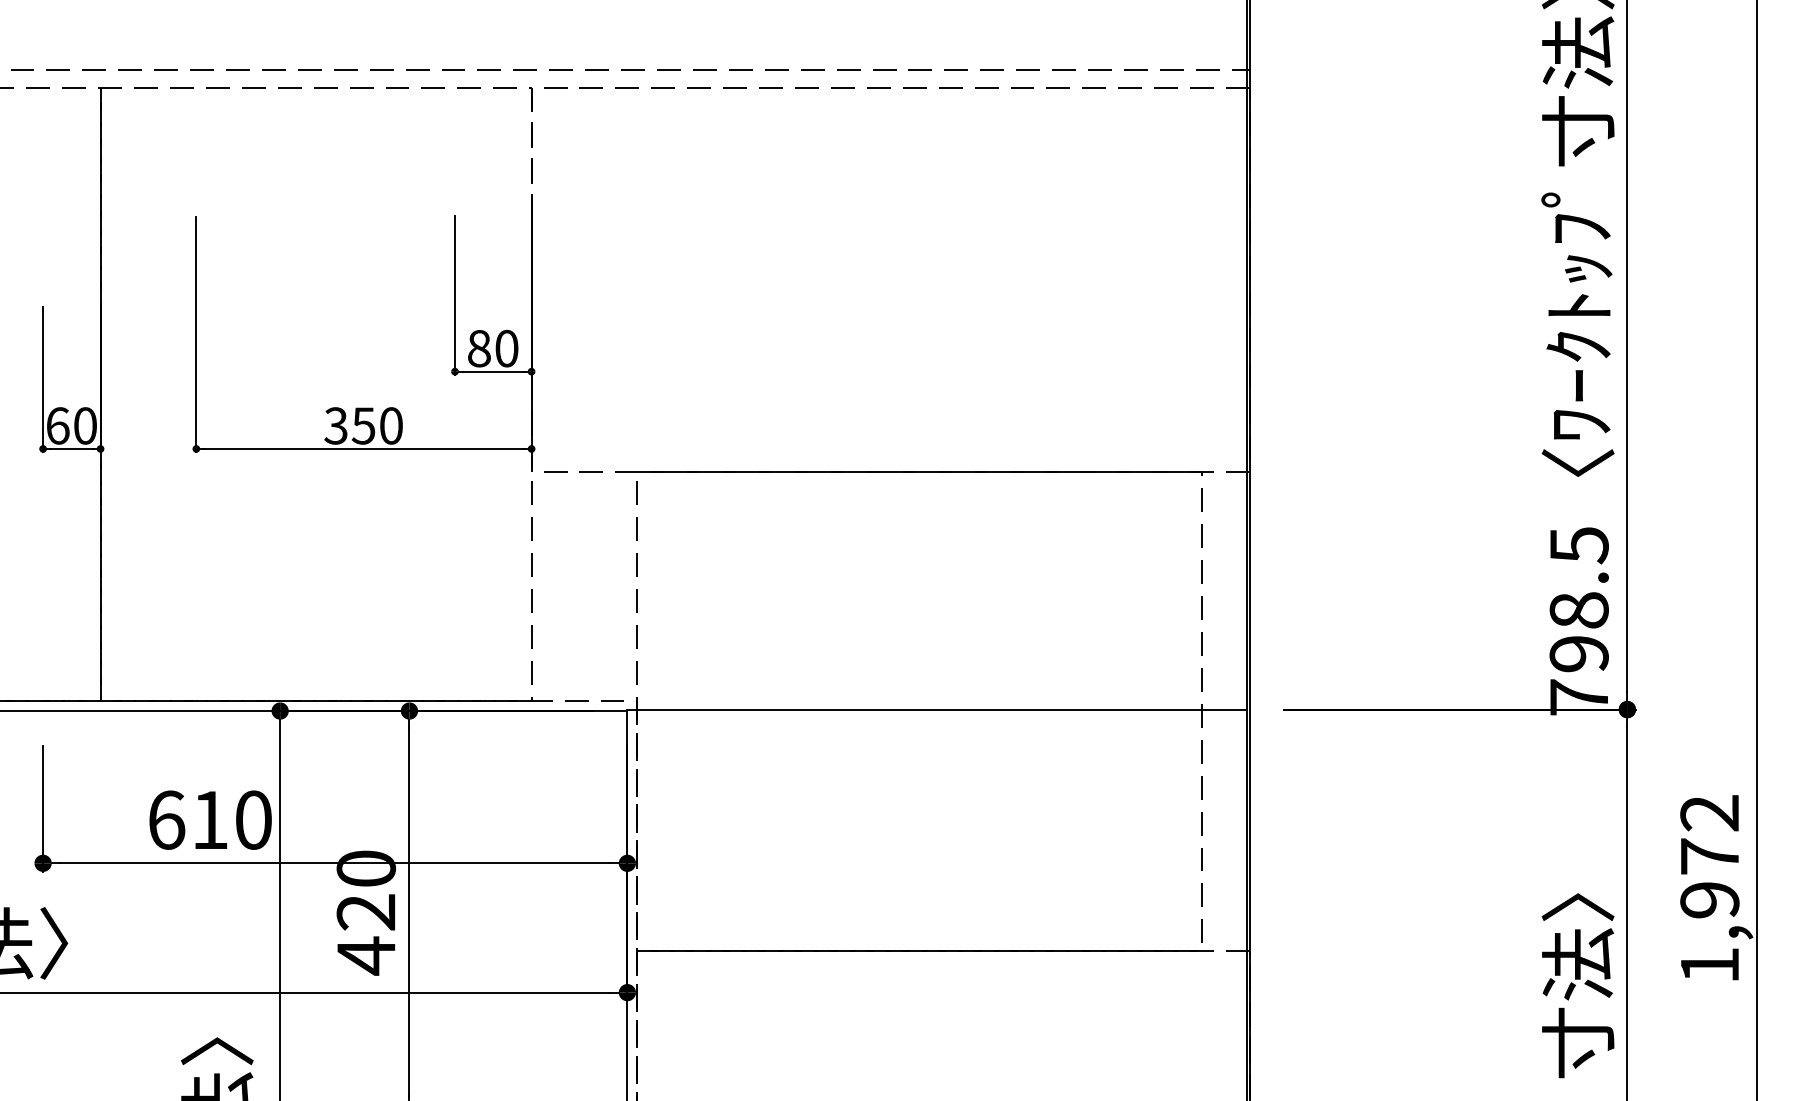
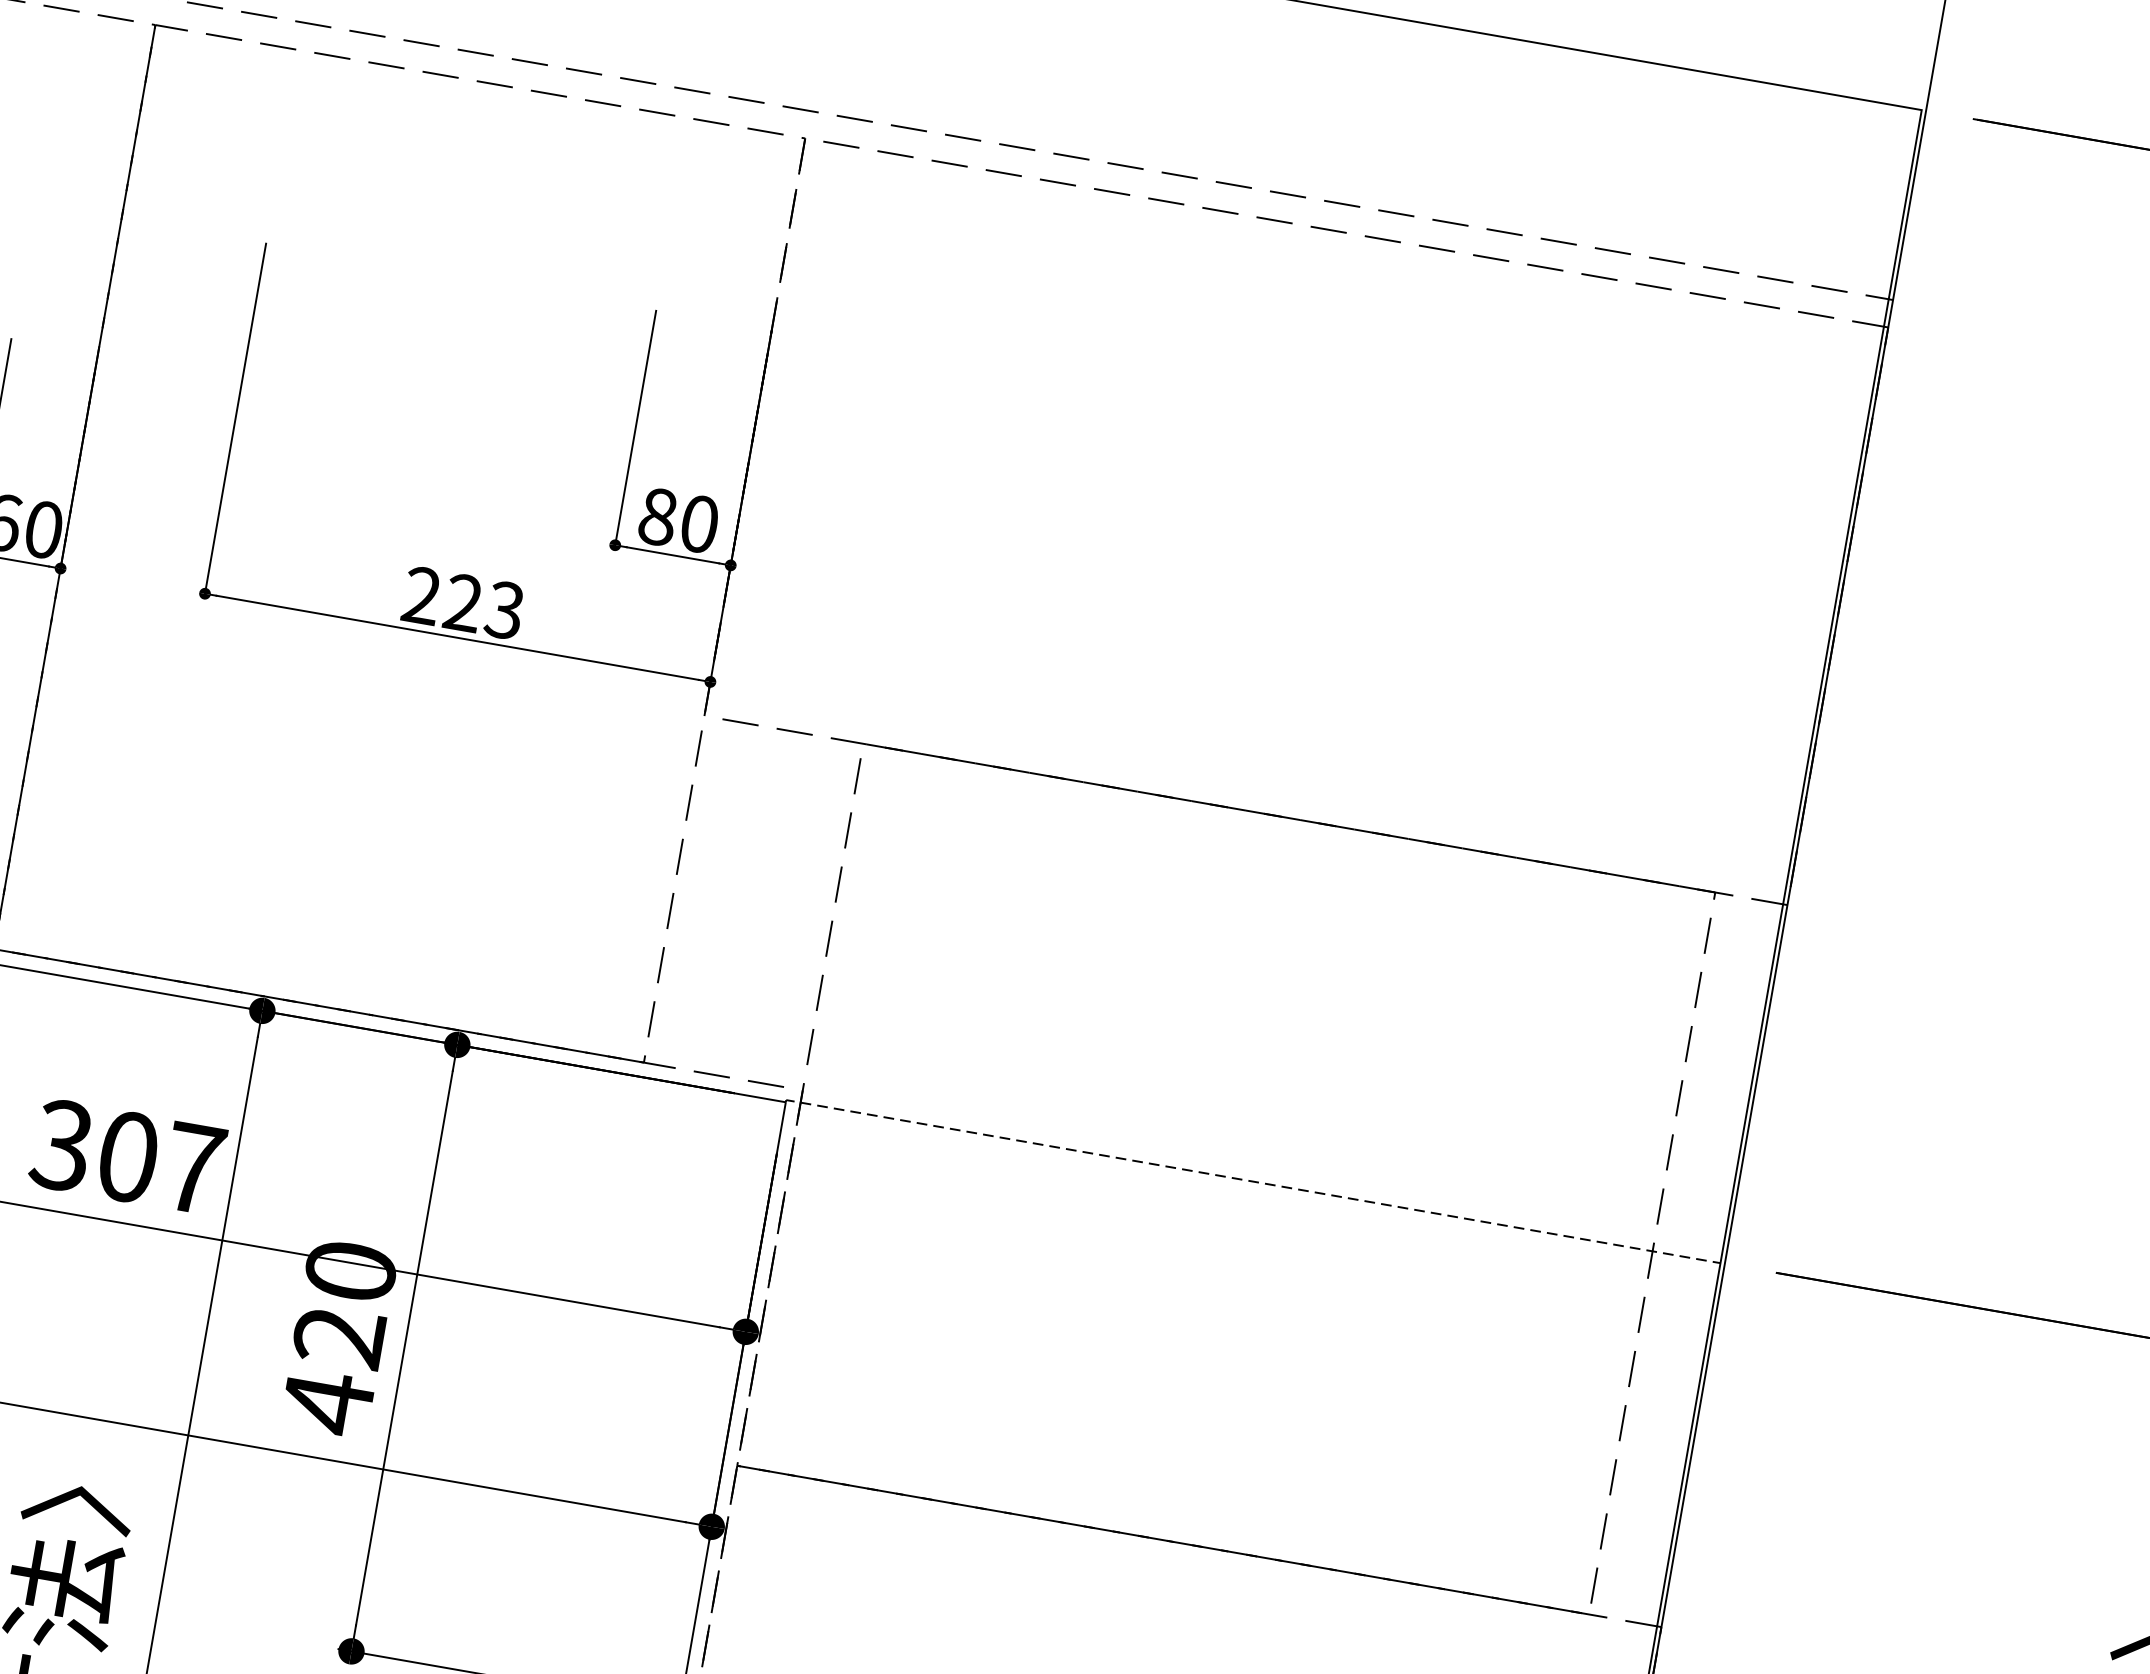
text: (363, 425) -> (463, 602), 350 -> 223
line: (936, 709) -> (1252, 1181), solid -> dashed
text: (209, 819) -> (127, 1155), 610 -> 307

